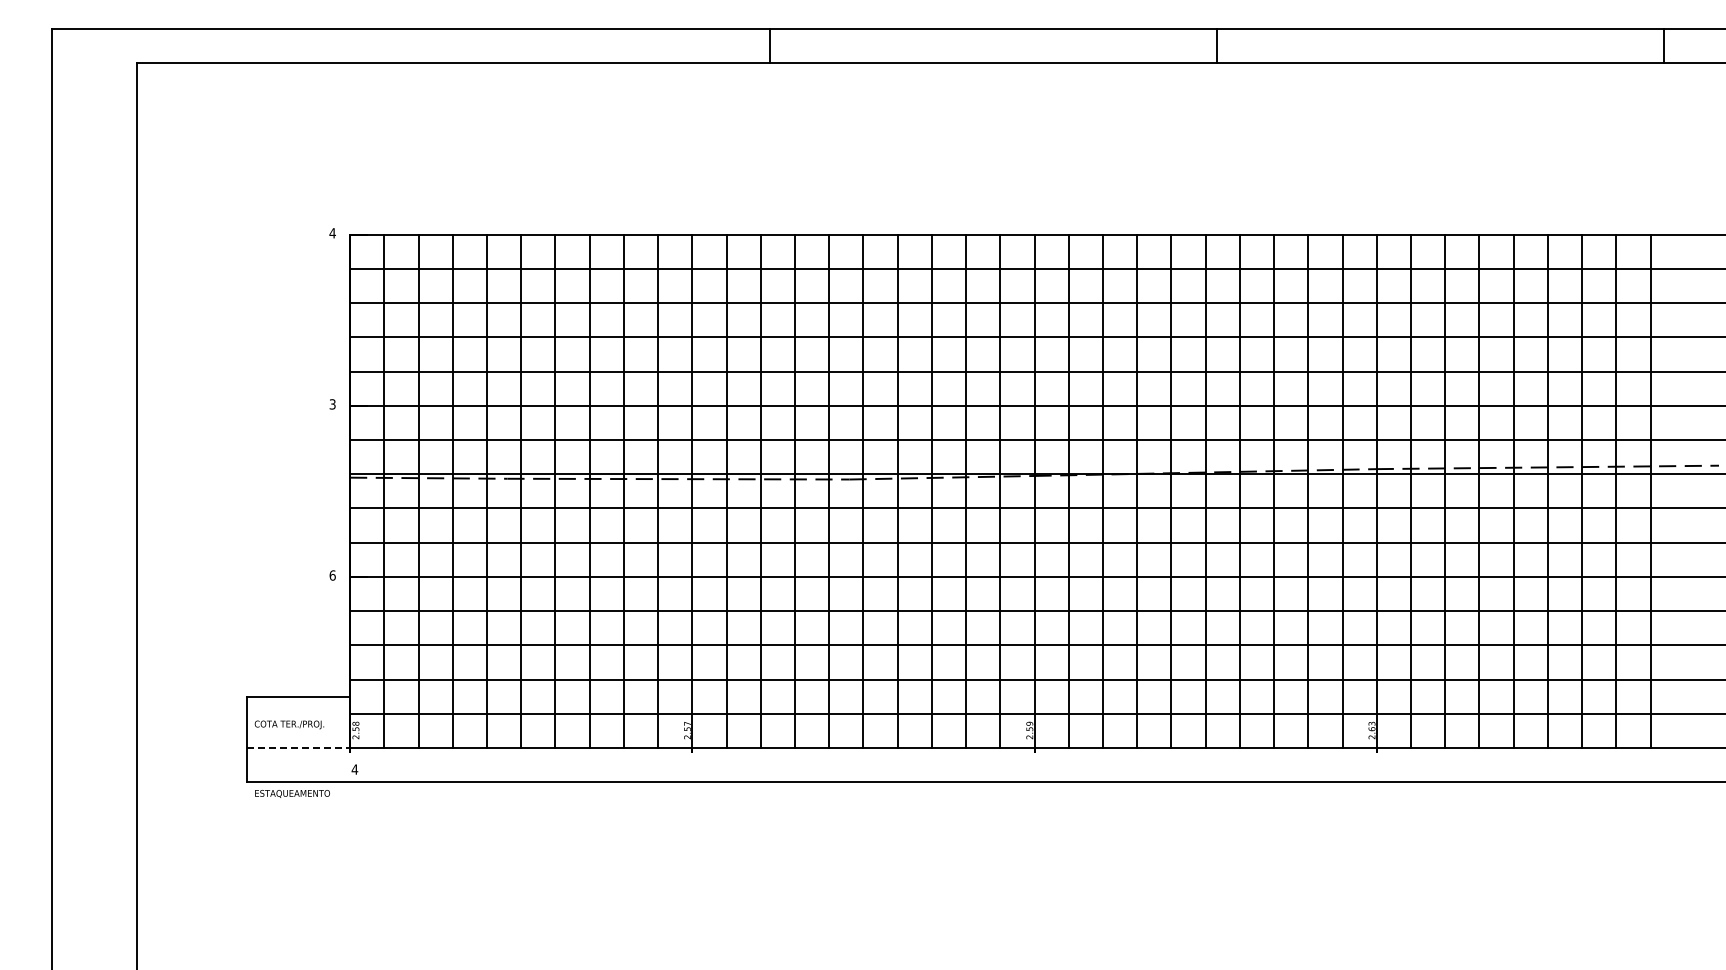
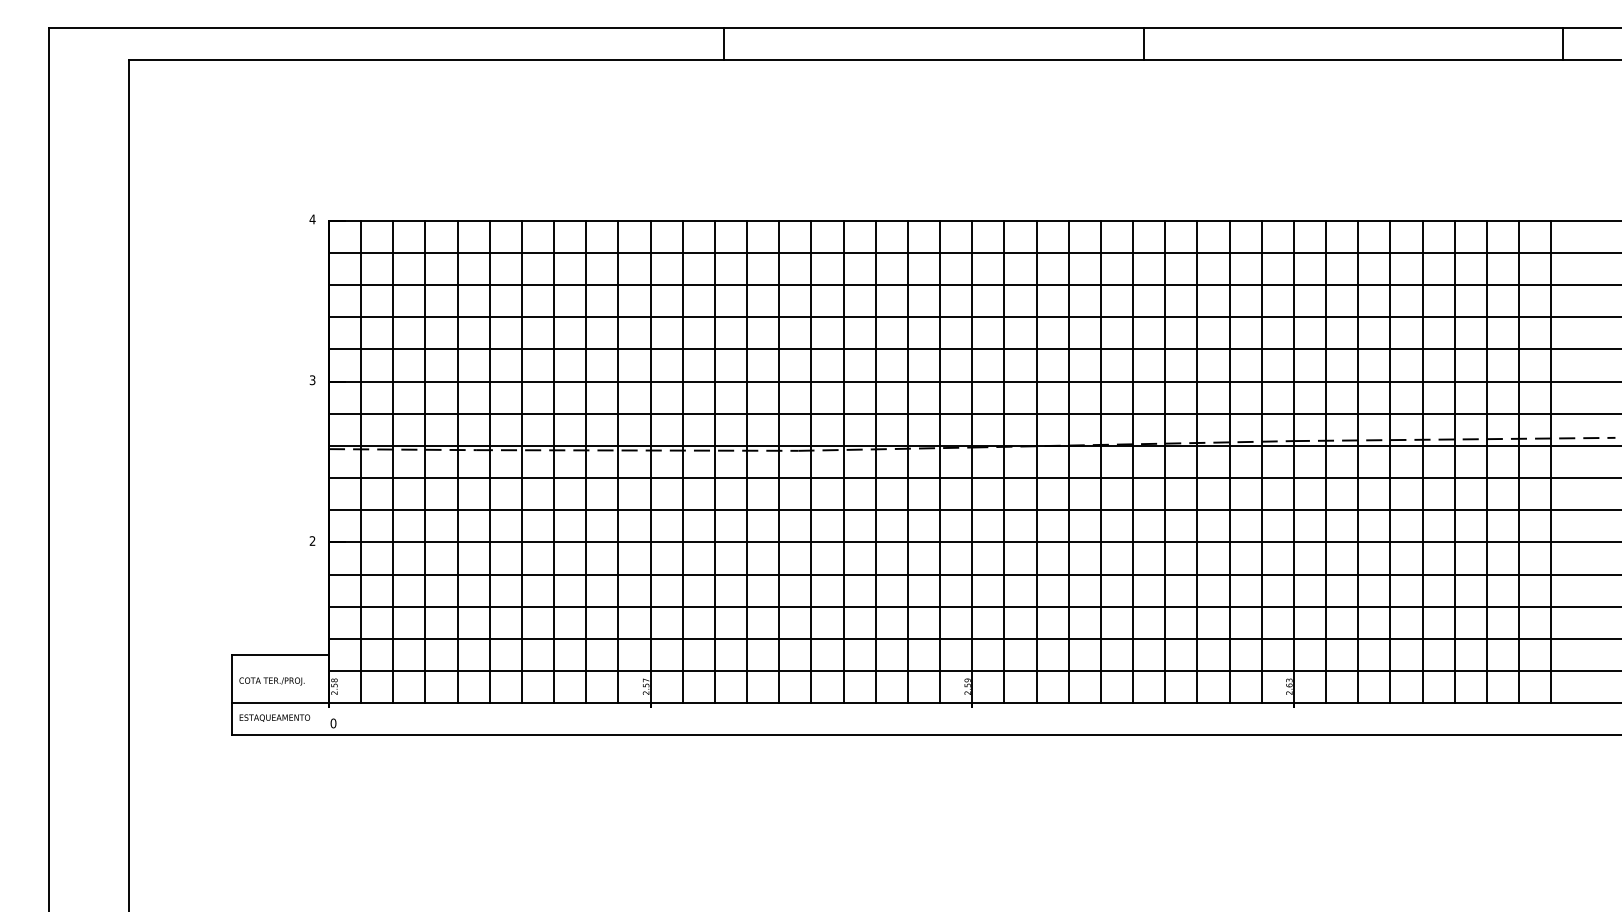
text: (332, 575) -> (312, 541), 6 -> 2
line: (299, 748) -> (281, 703), dashed -> solid
text: (354, 769) -> (333, 723), 4 -> 0
text: (292, 793) -> (274, 717), moved

